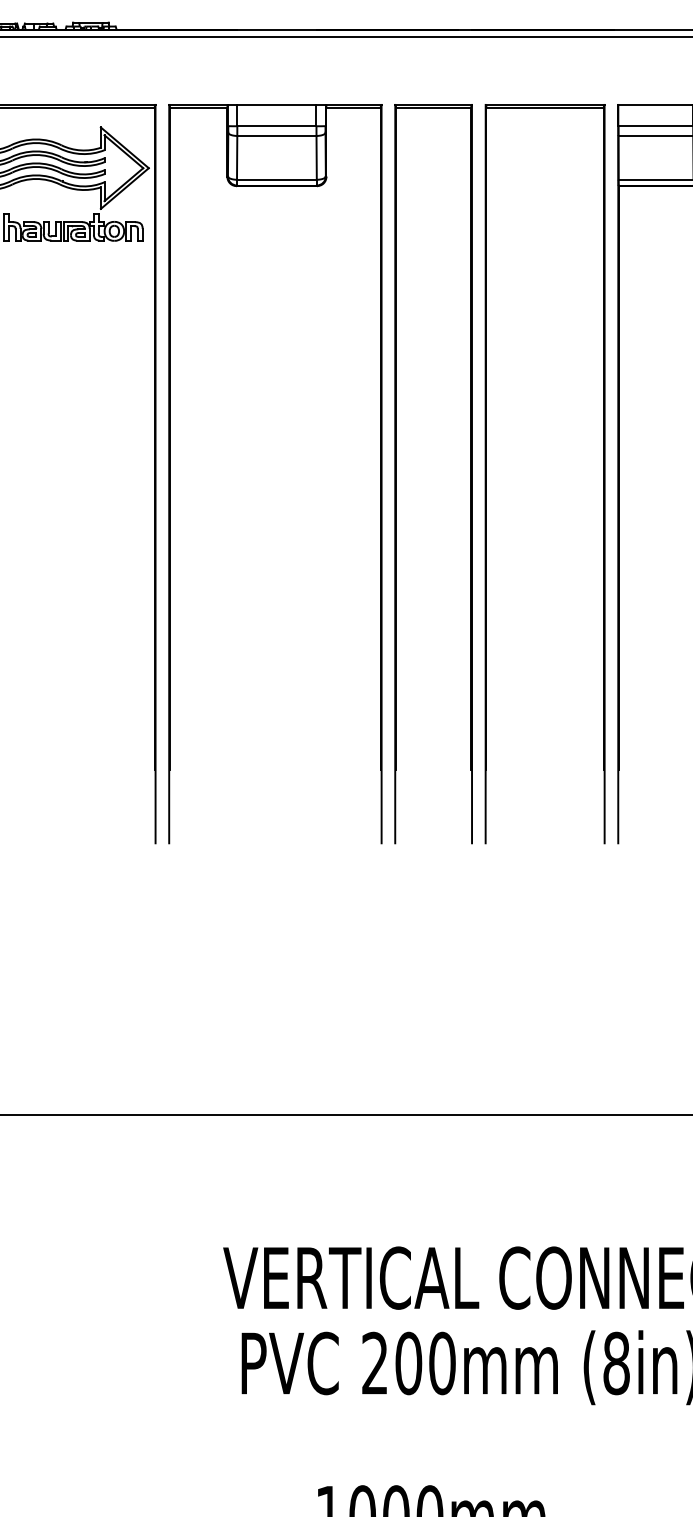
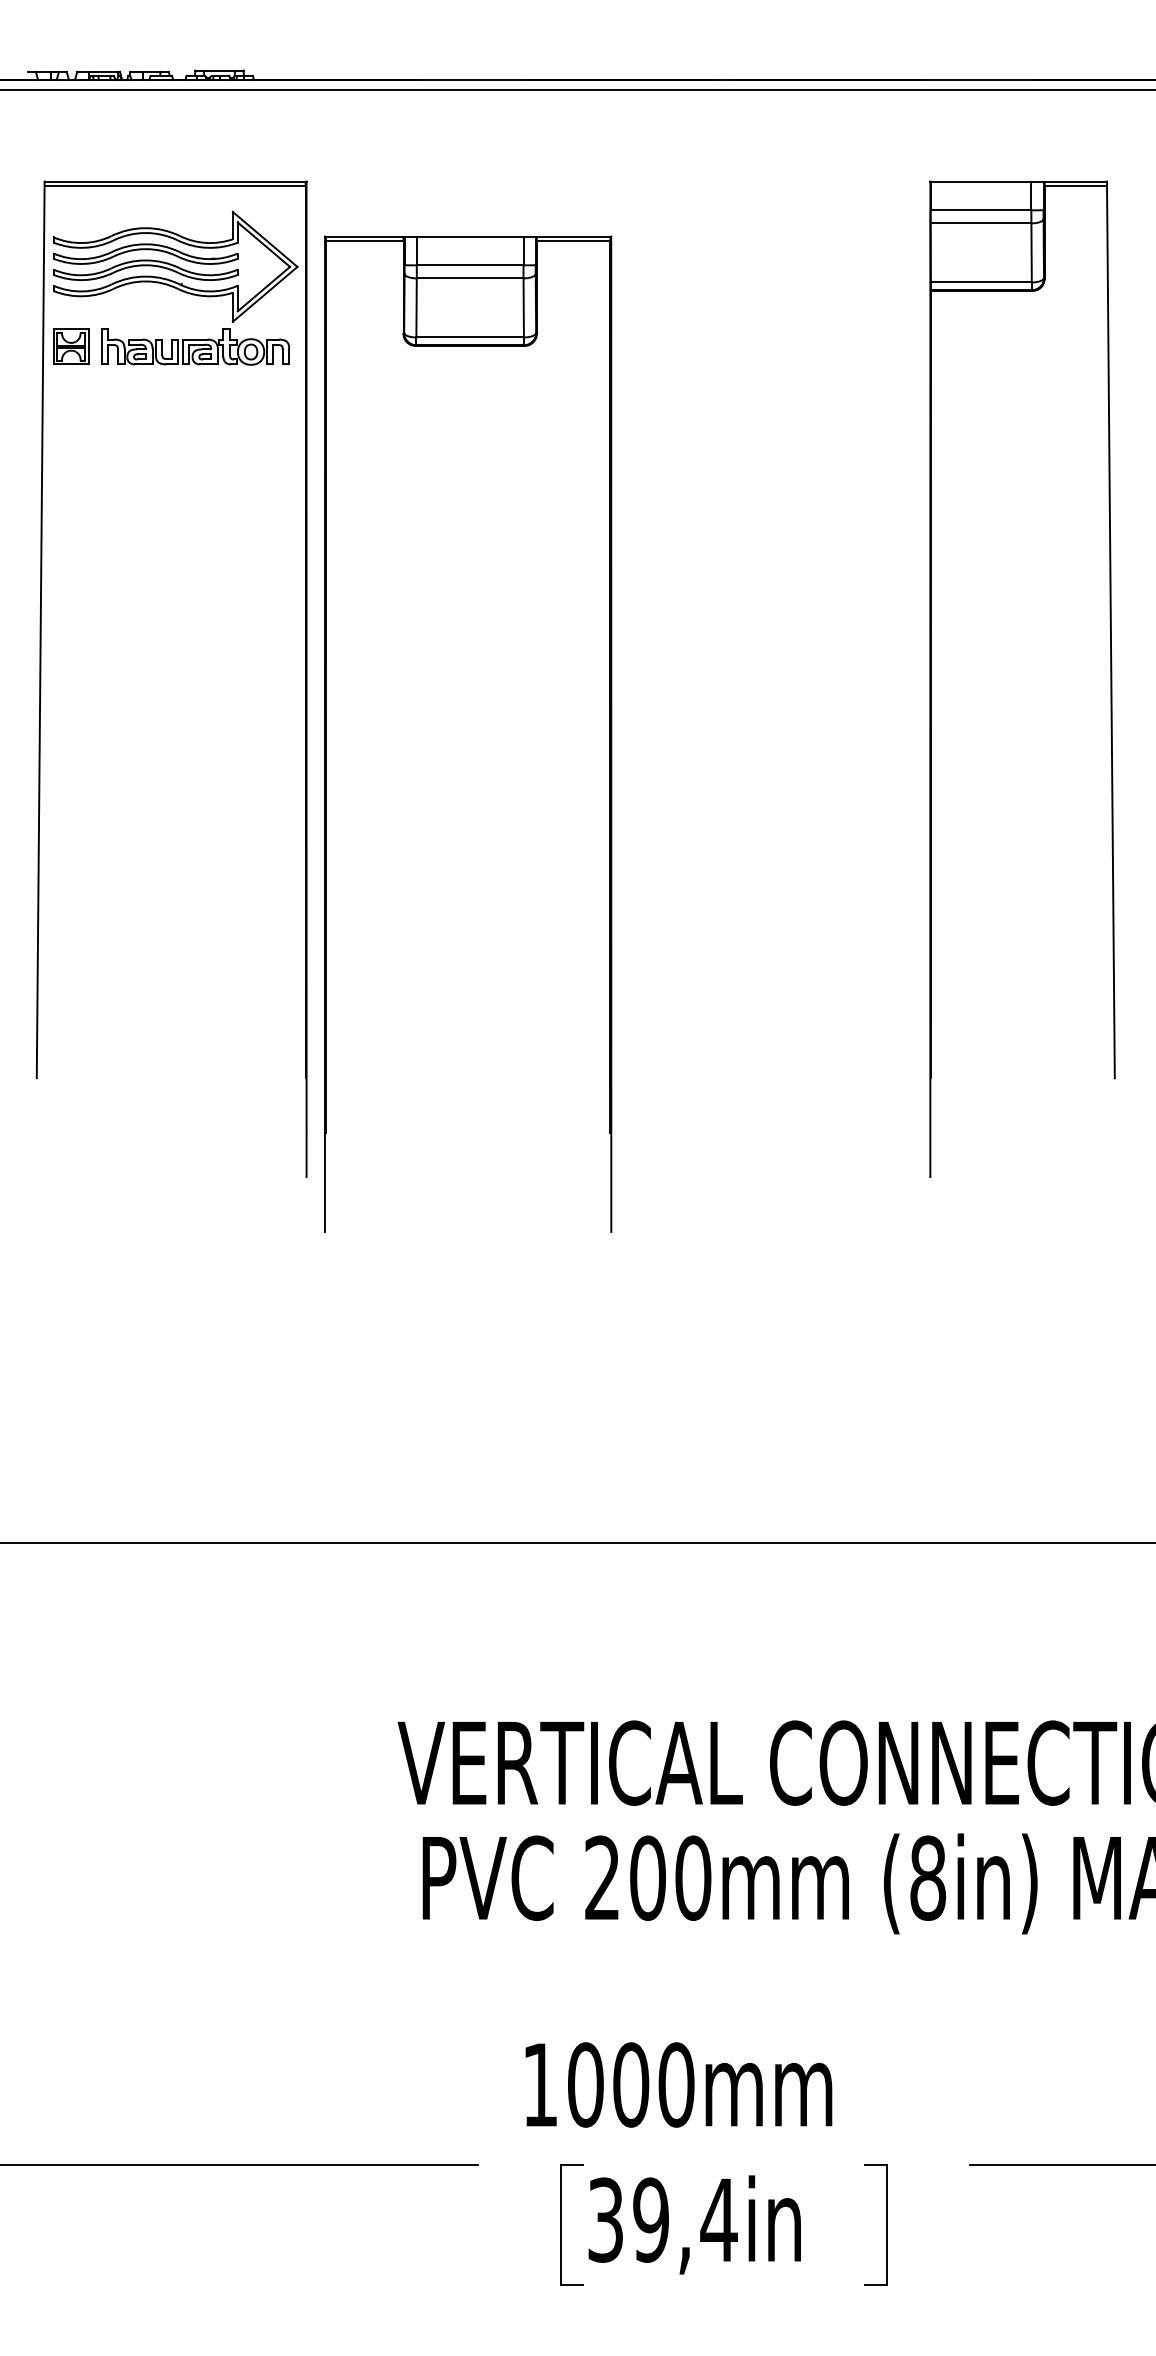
part: (380, 473) -> (609, 733), moved
part: (396, 473) -> (631, 678), removed
part: (487, 473) -> (753, 678), removed

